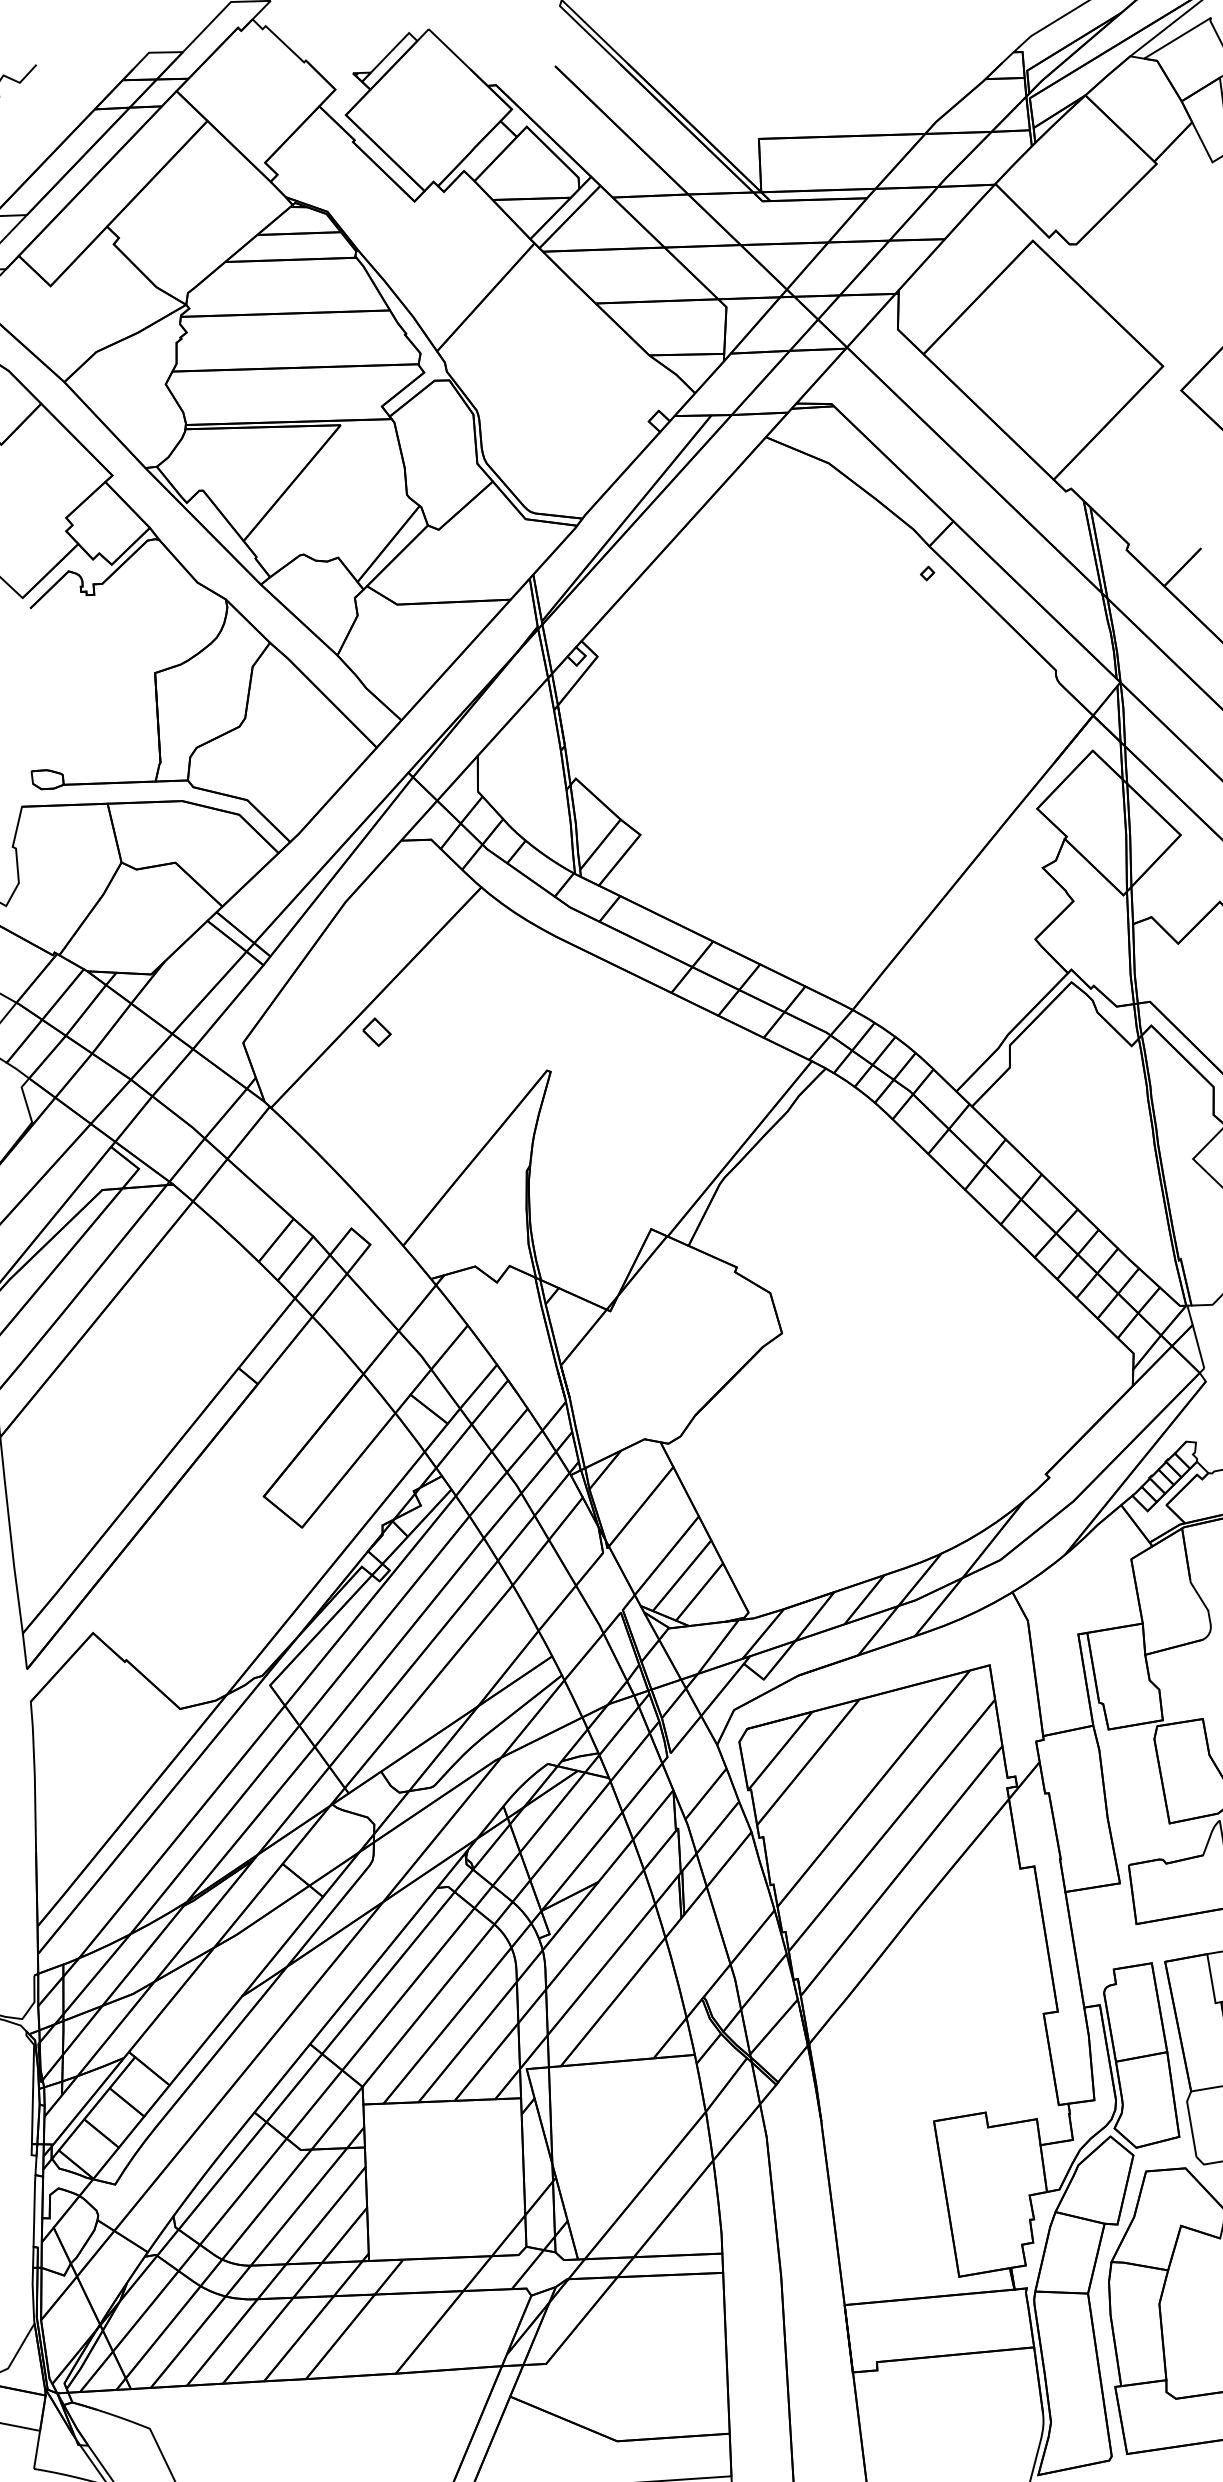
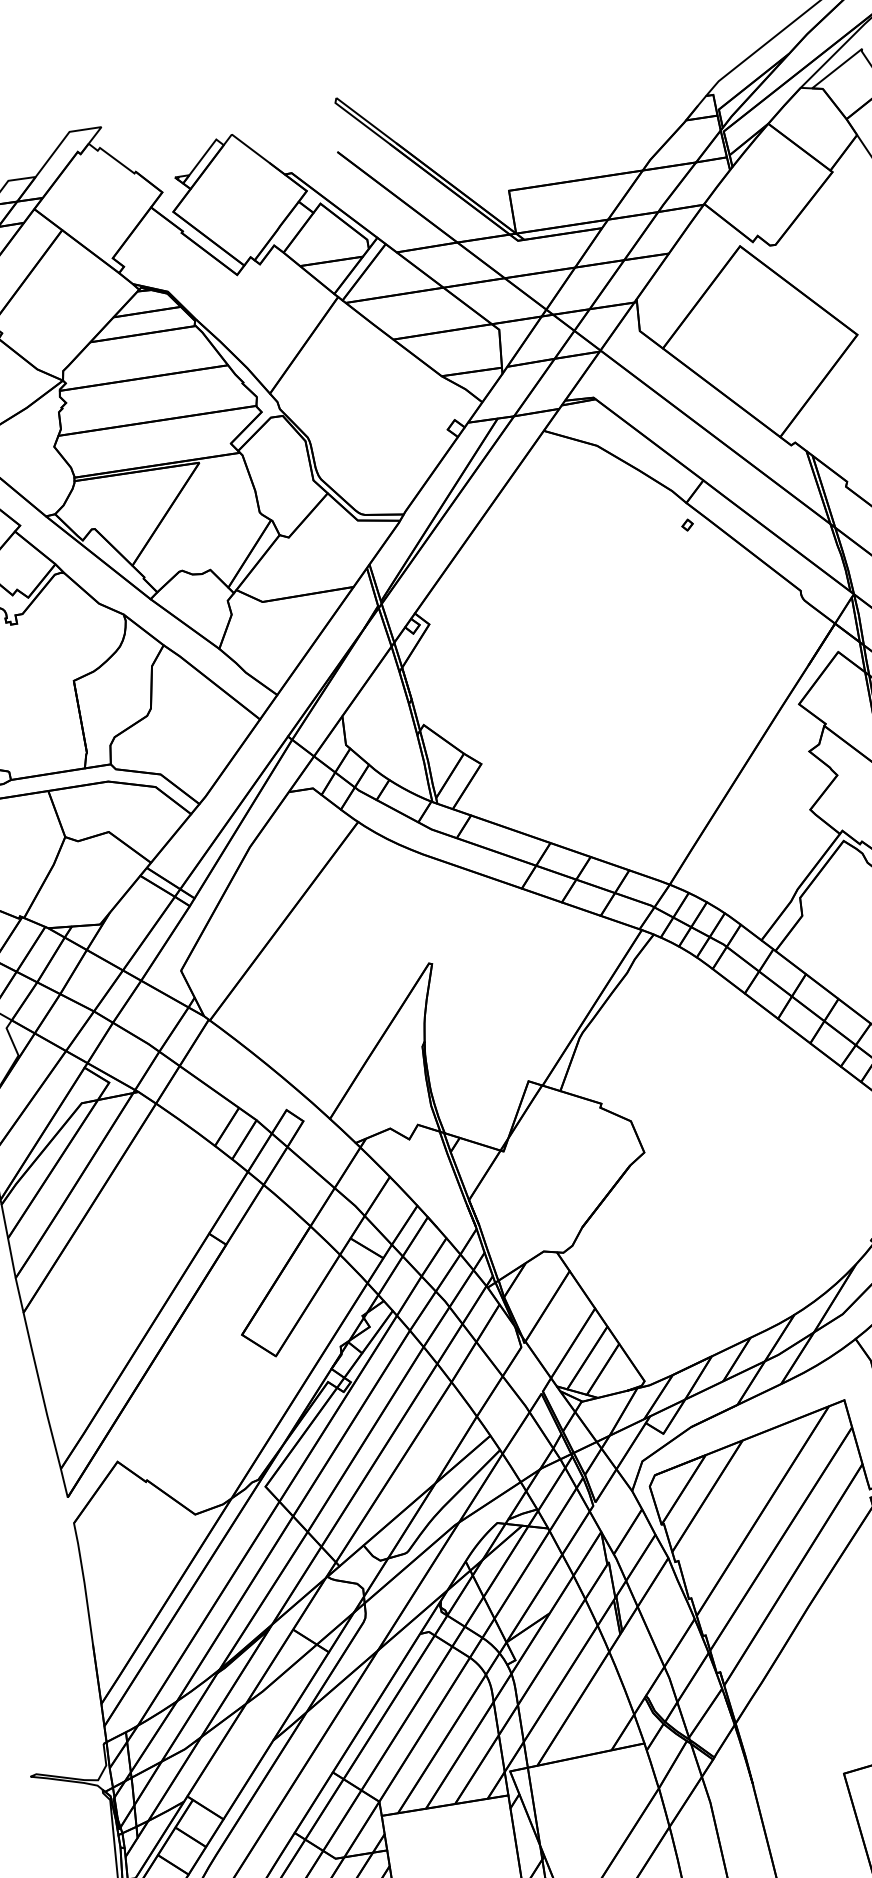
part: (376, 1031) -> (287, 948), removed

